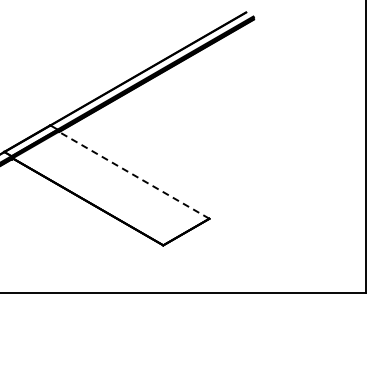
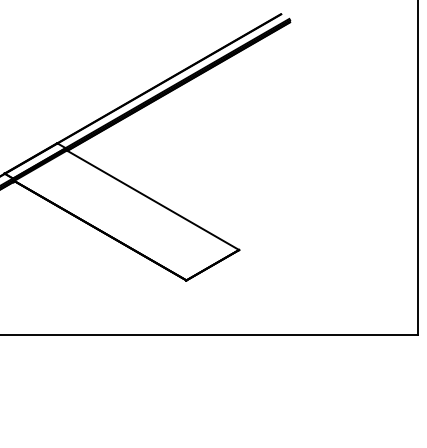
line: (134, 175) -> (153, 200), dashed -> solid

